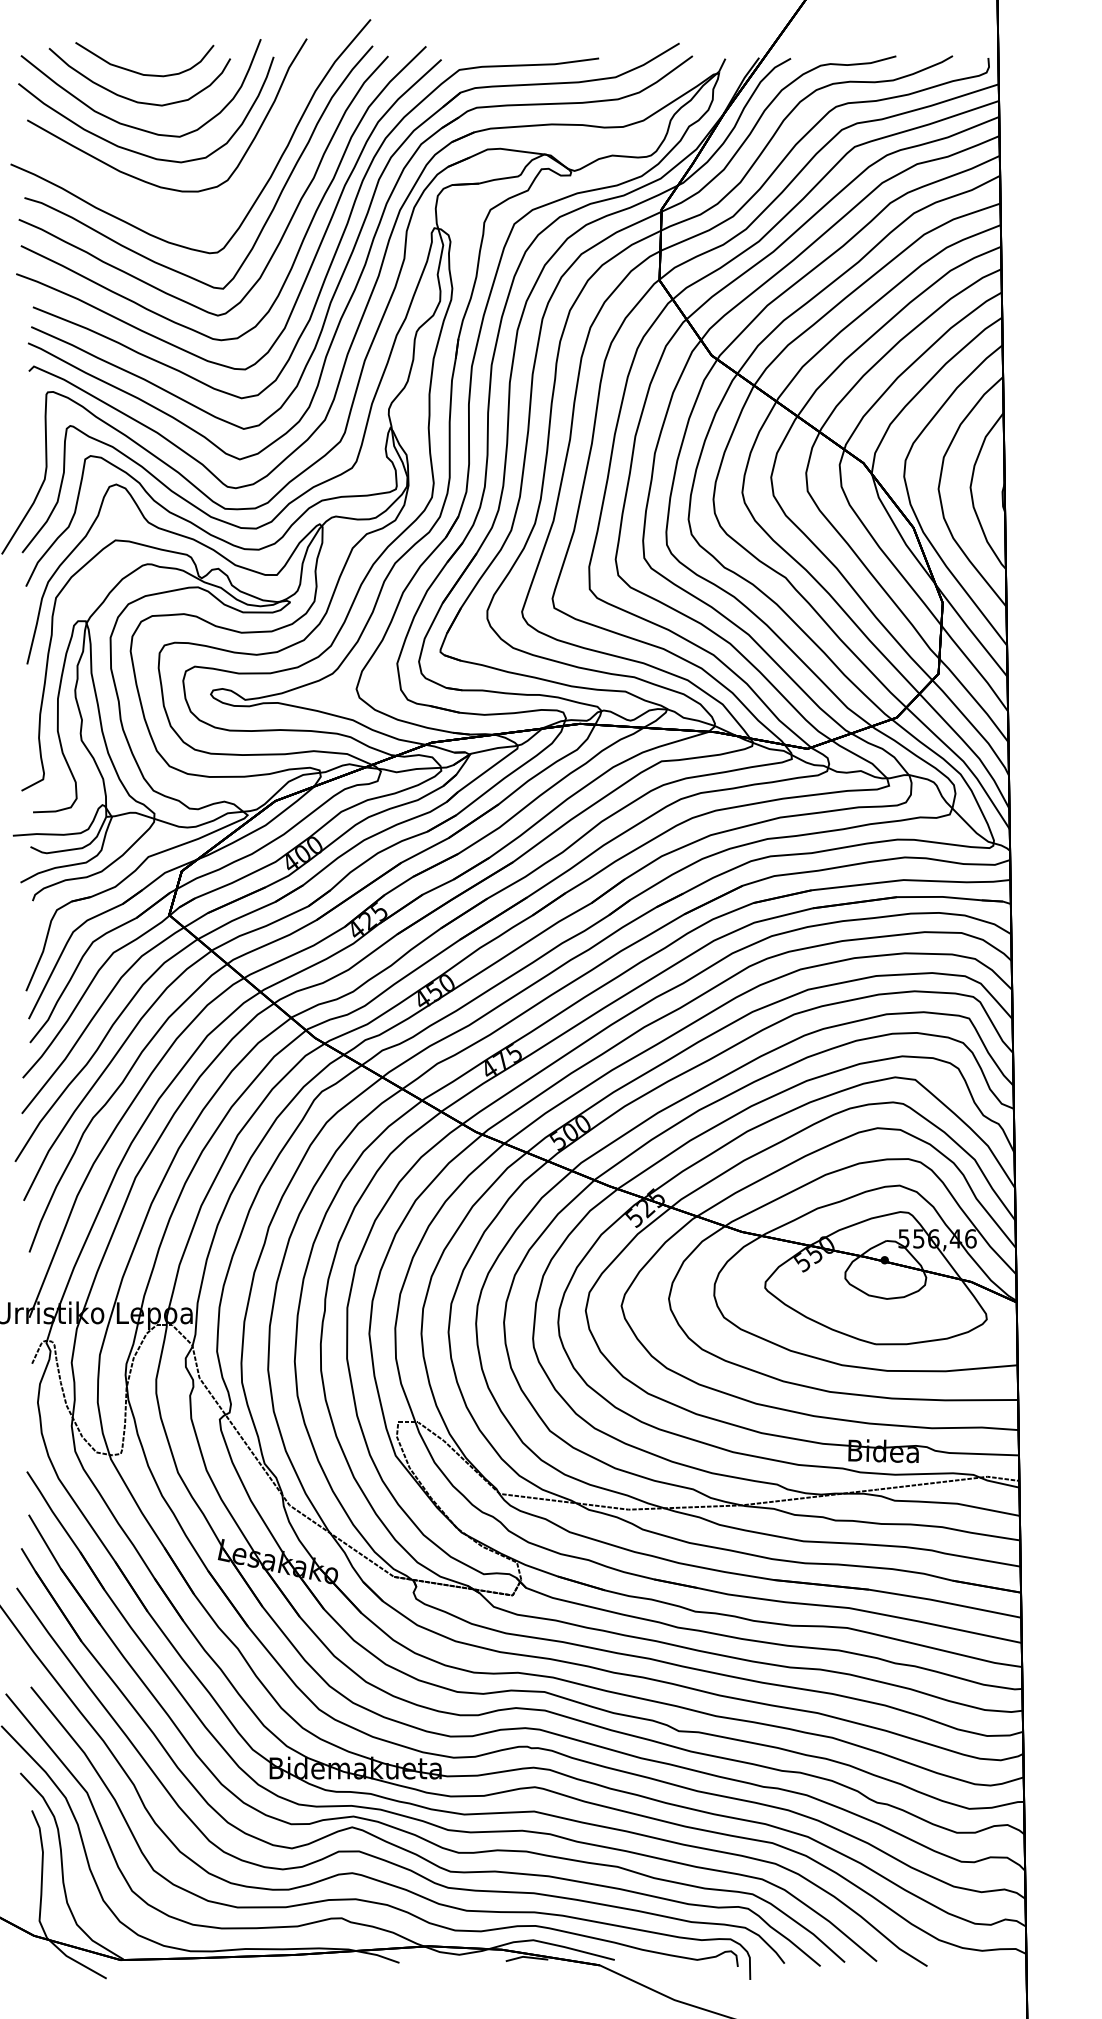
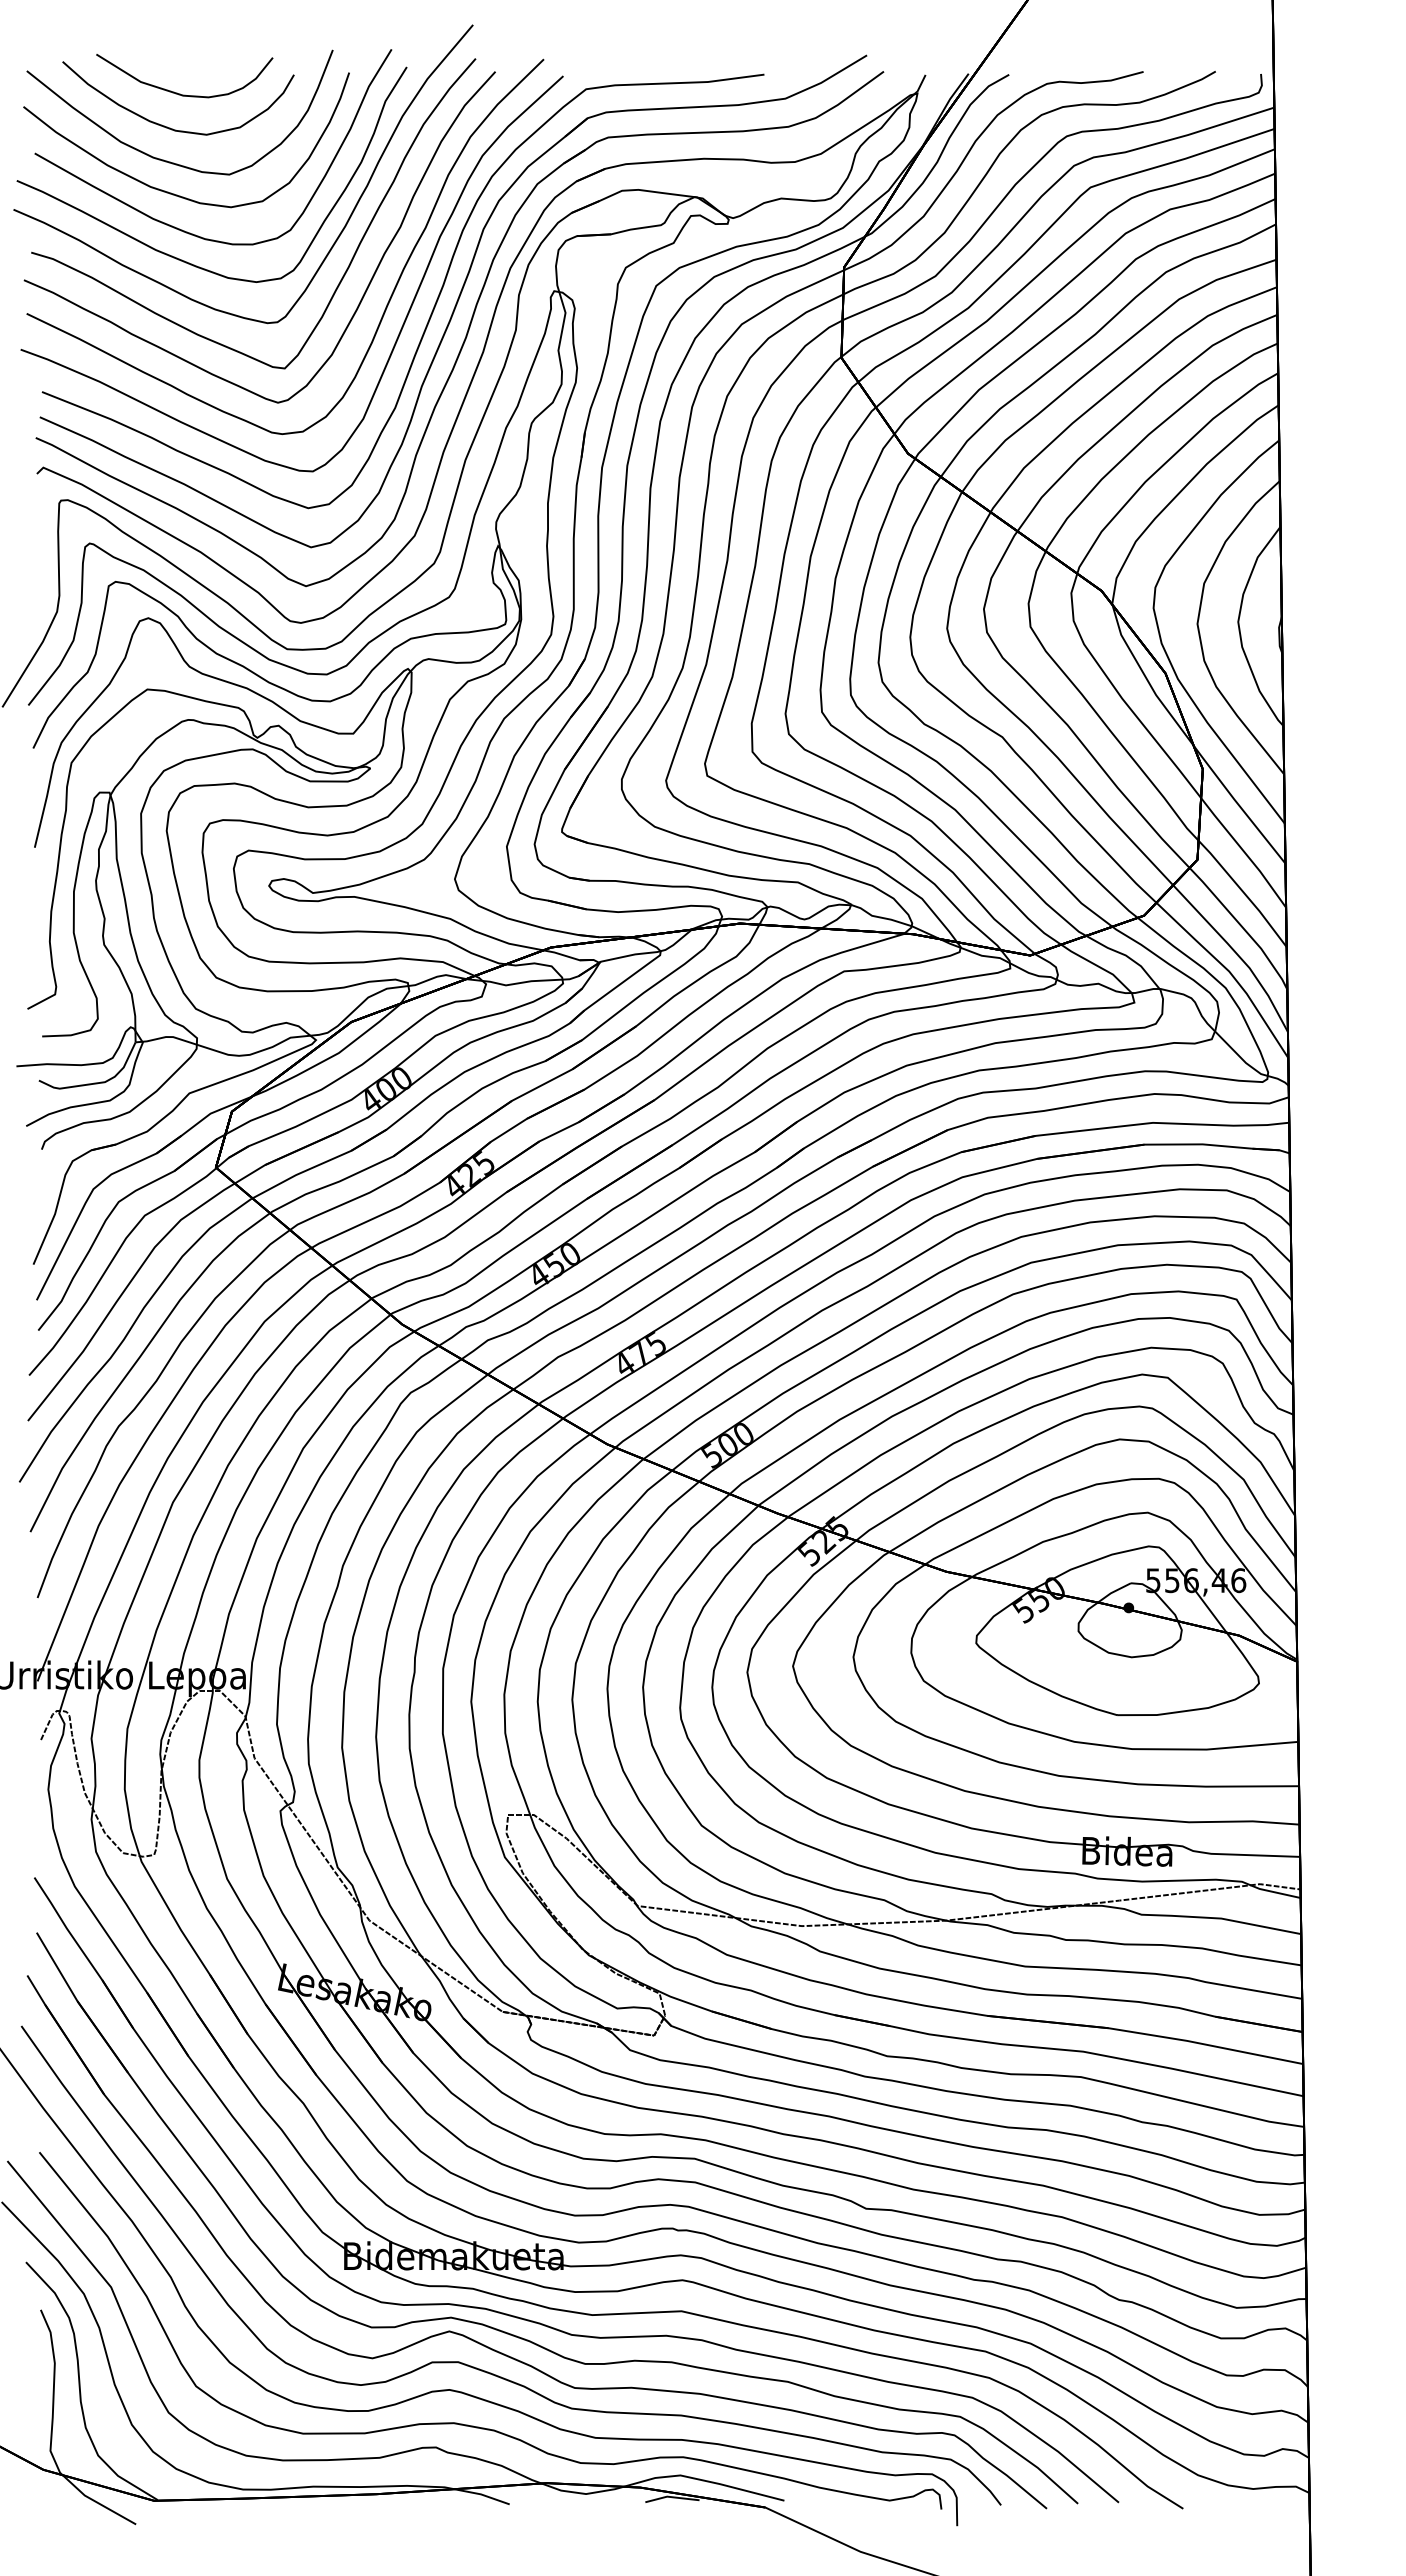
curve: (139, 201) -> (177, 257), added

